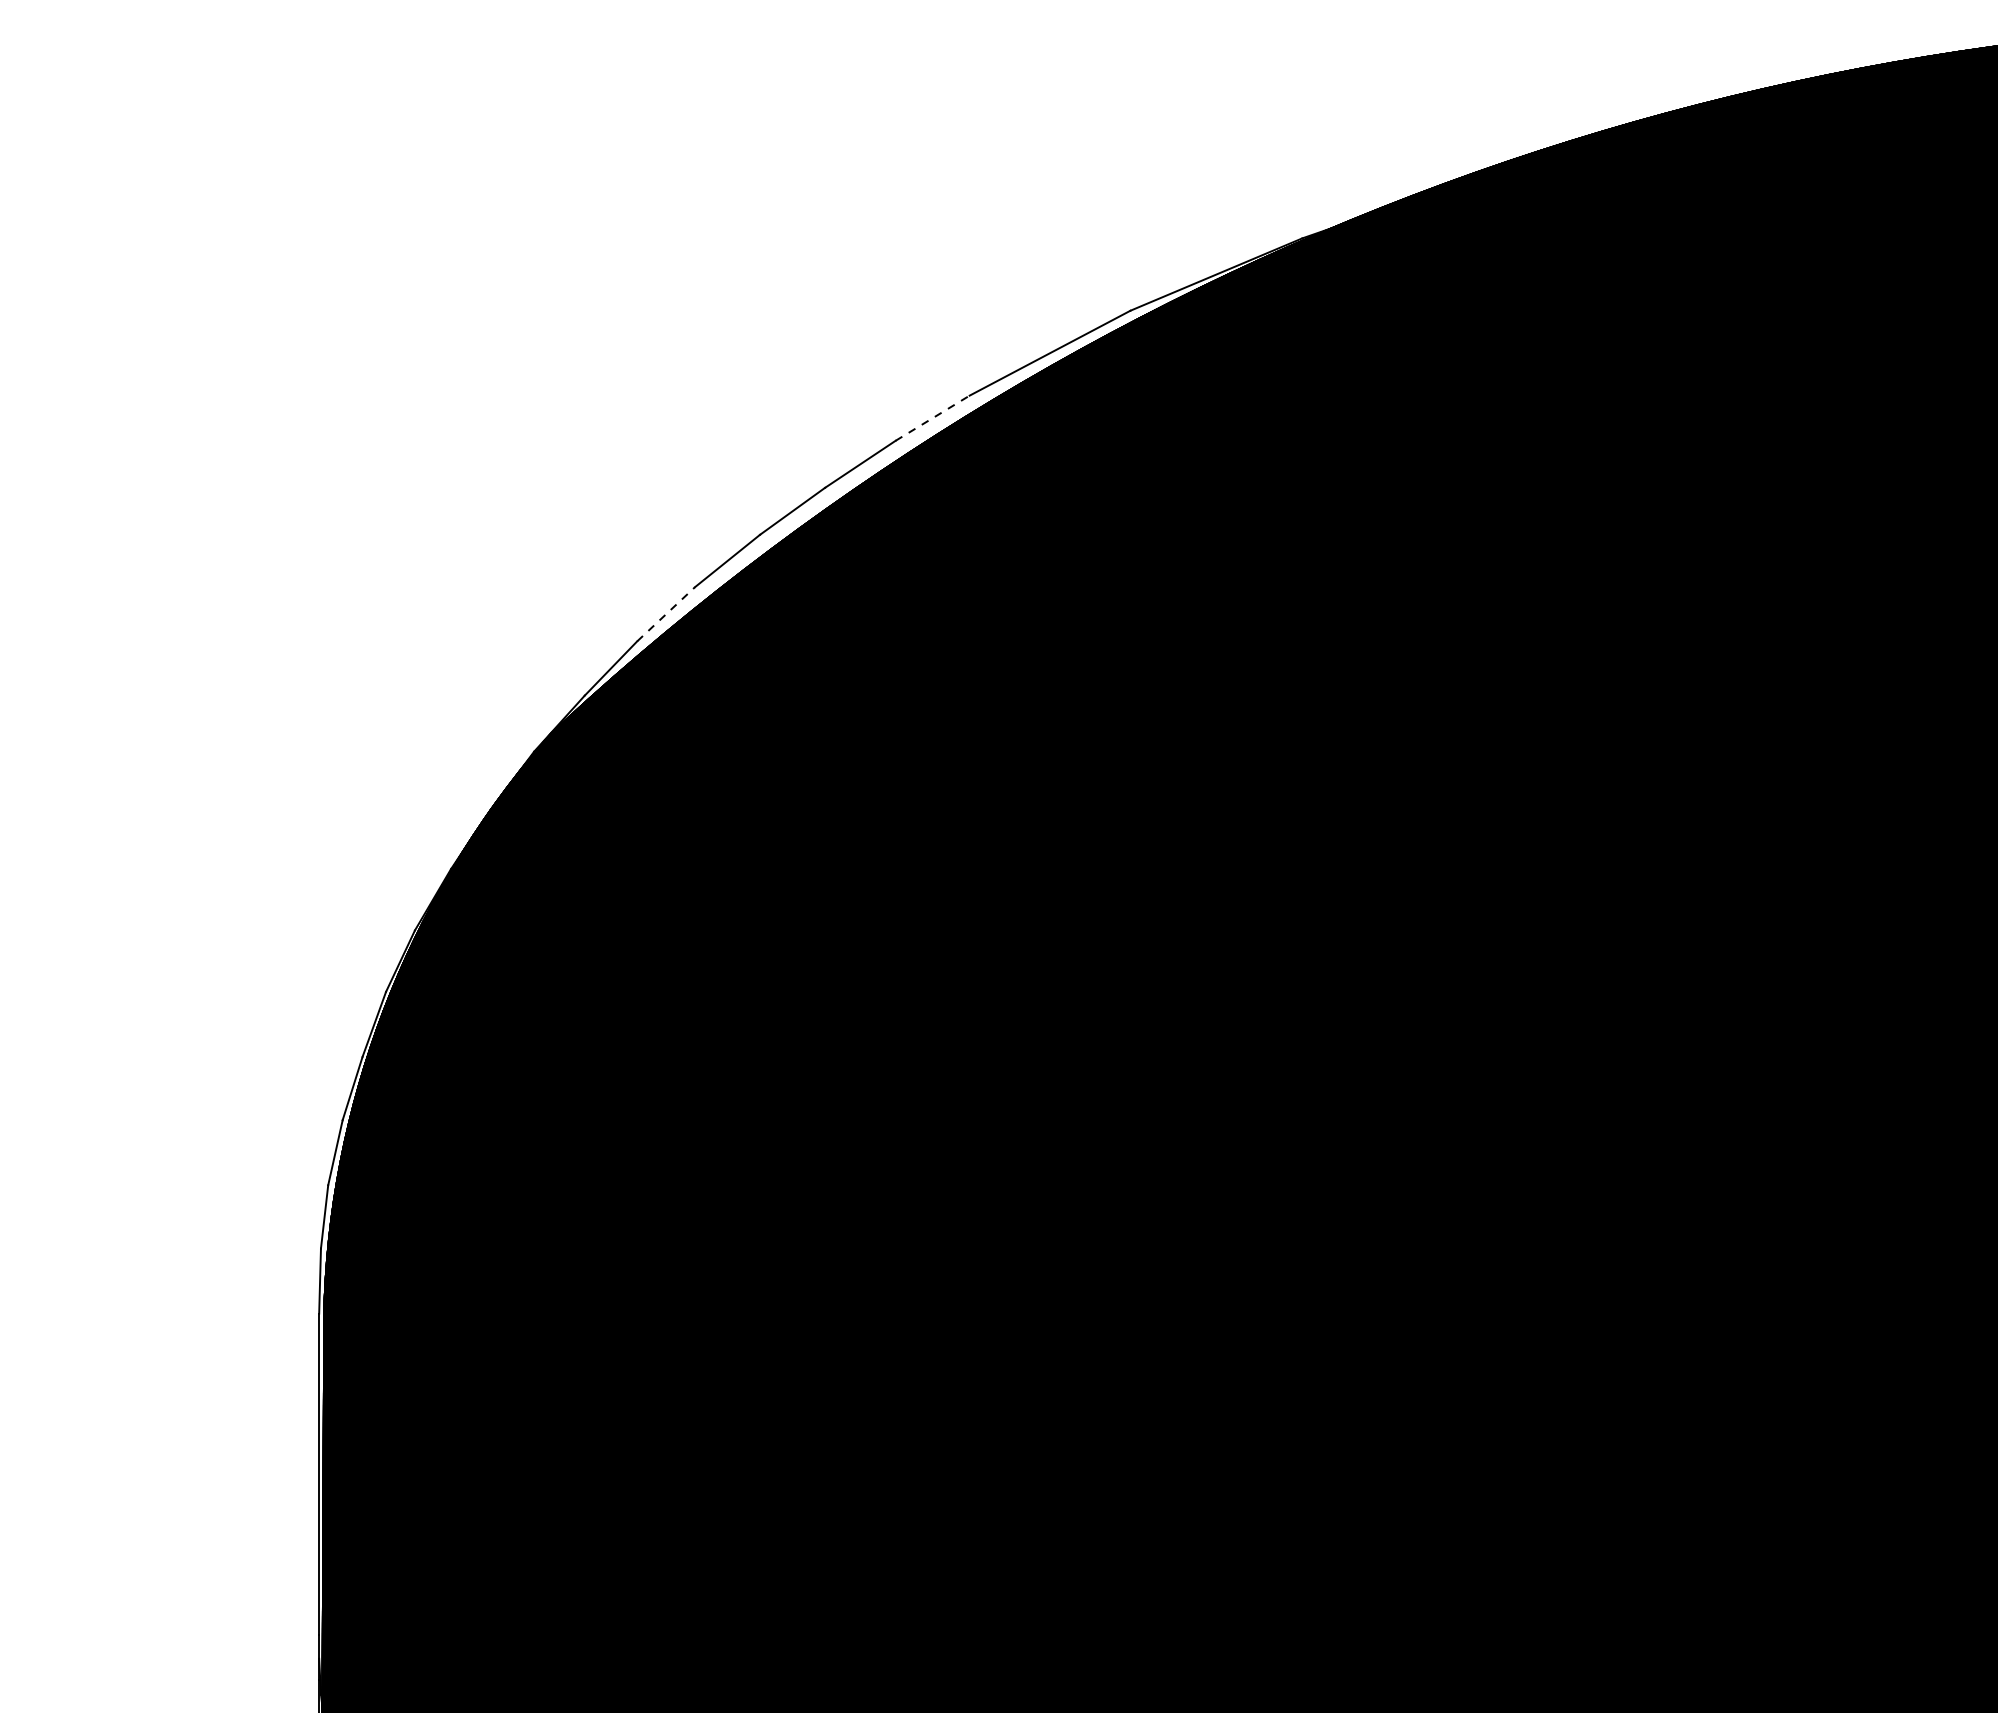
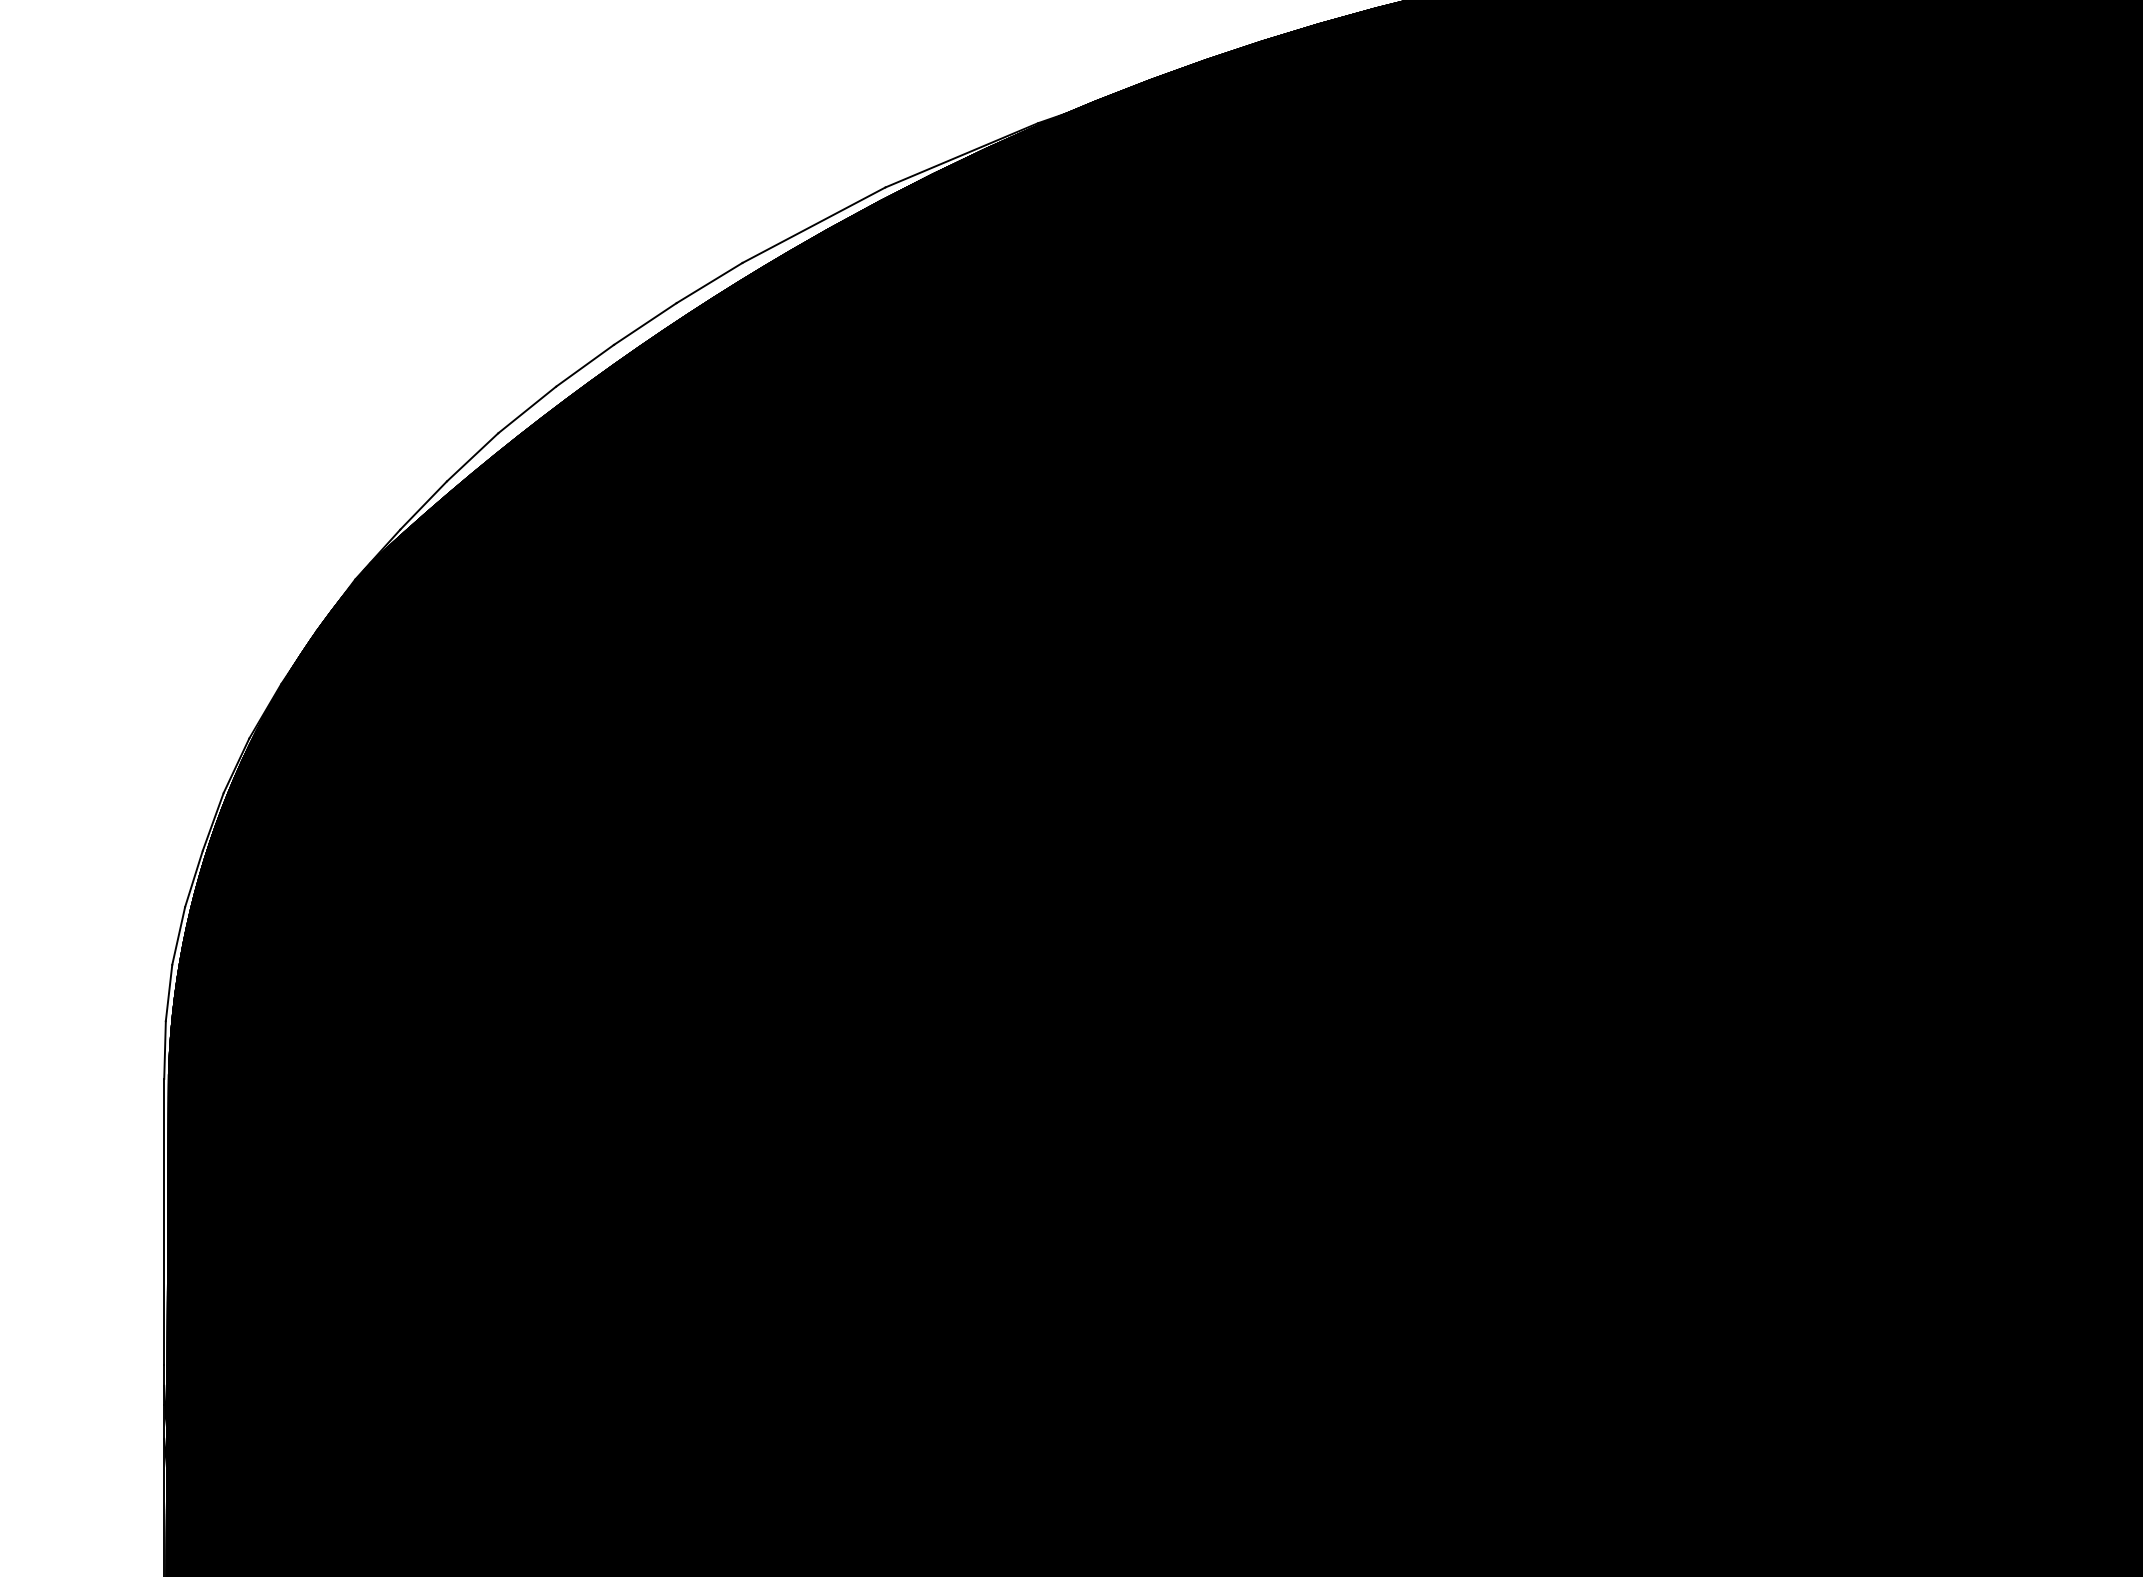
line: (932, 418) -> (709, 283), dashed -> solid
line: (667, 613) -> (473, 456), dashed -> solid

